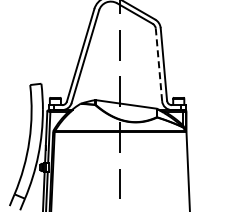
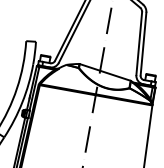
line: (158, 64) -> (138, 43), dashed -> solid

